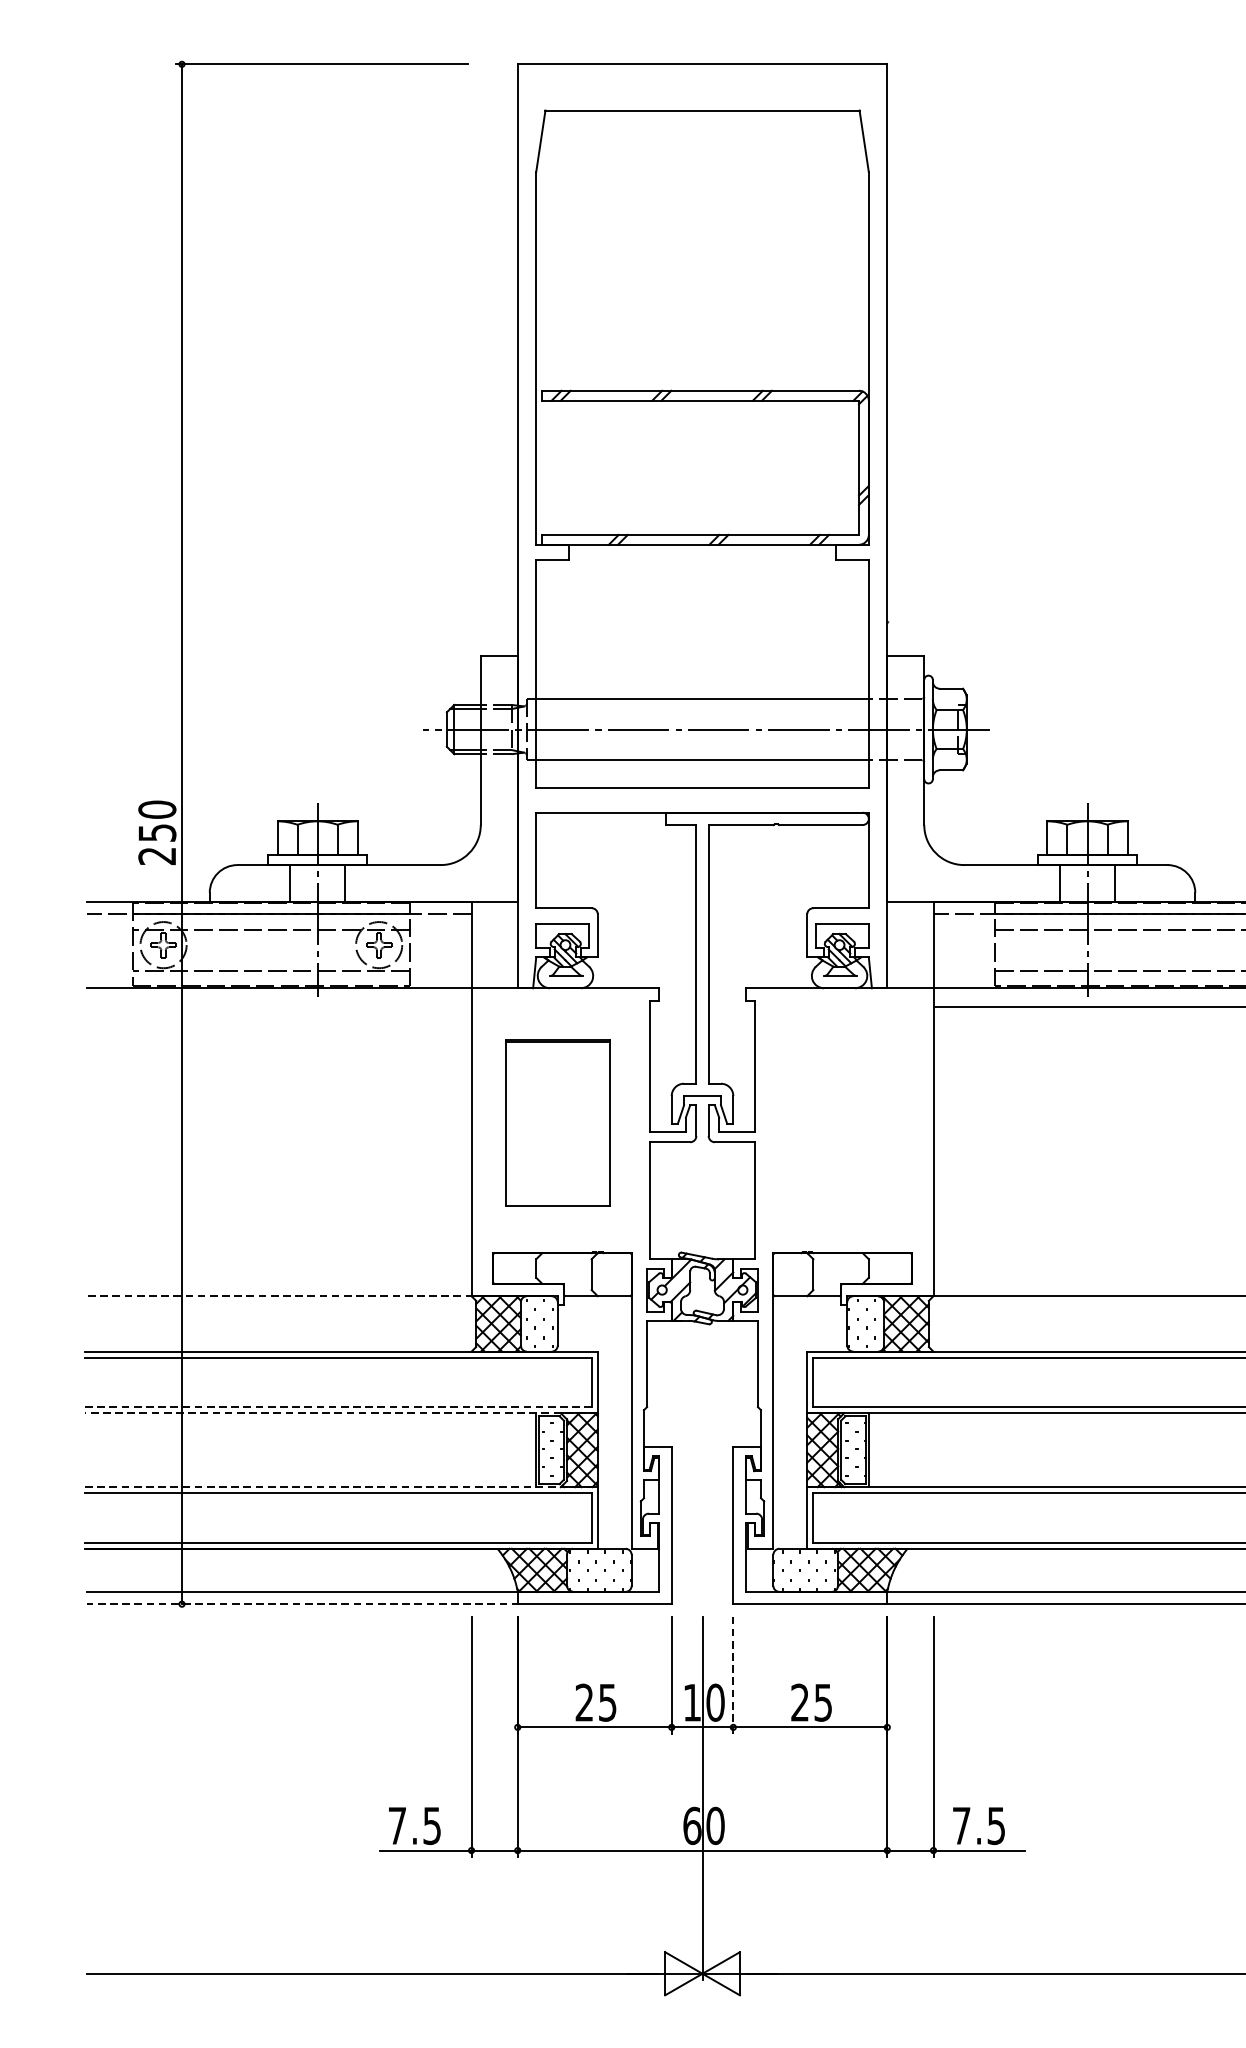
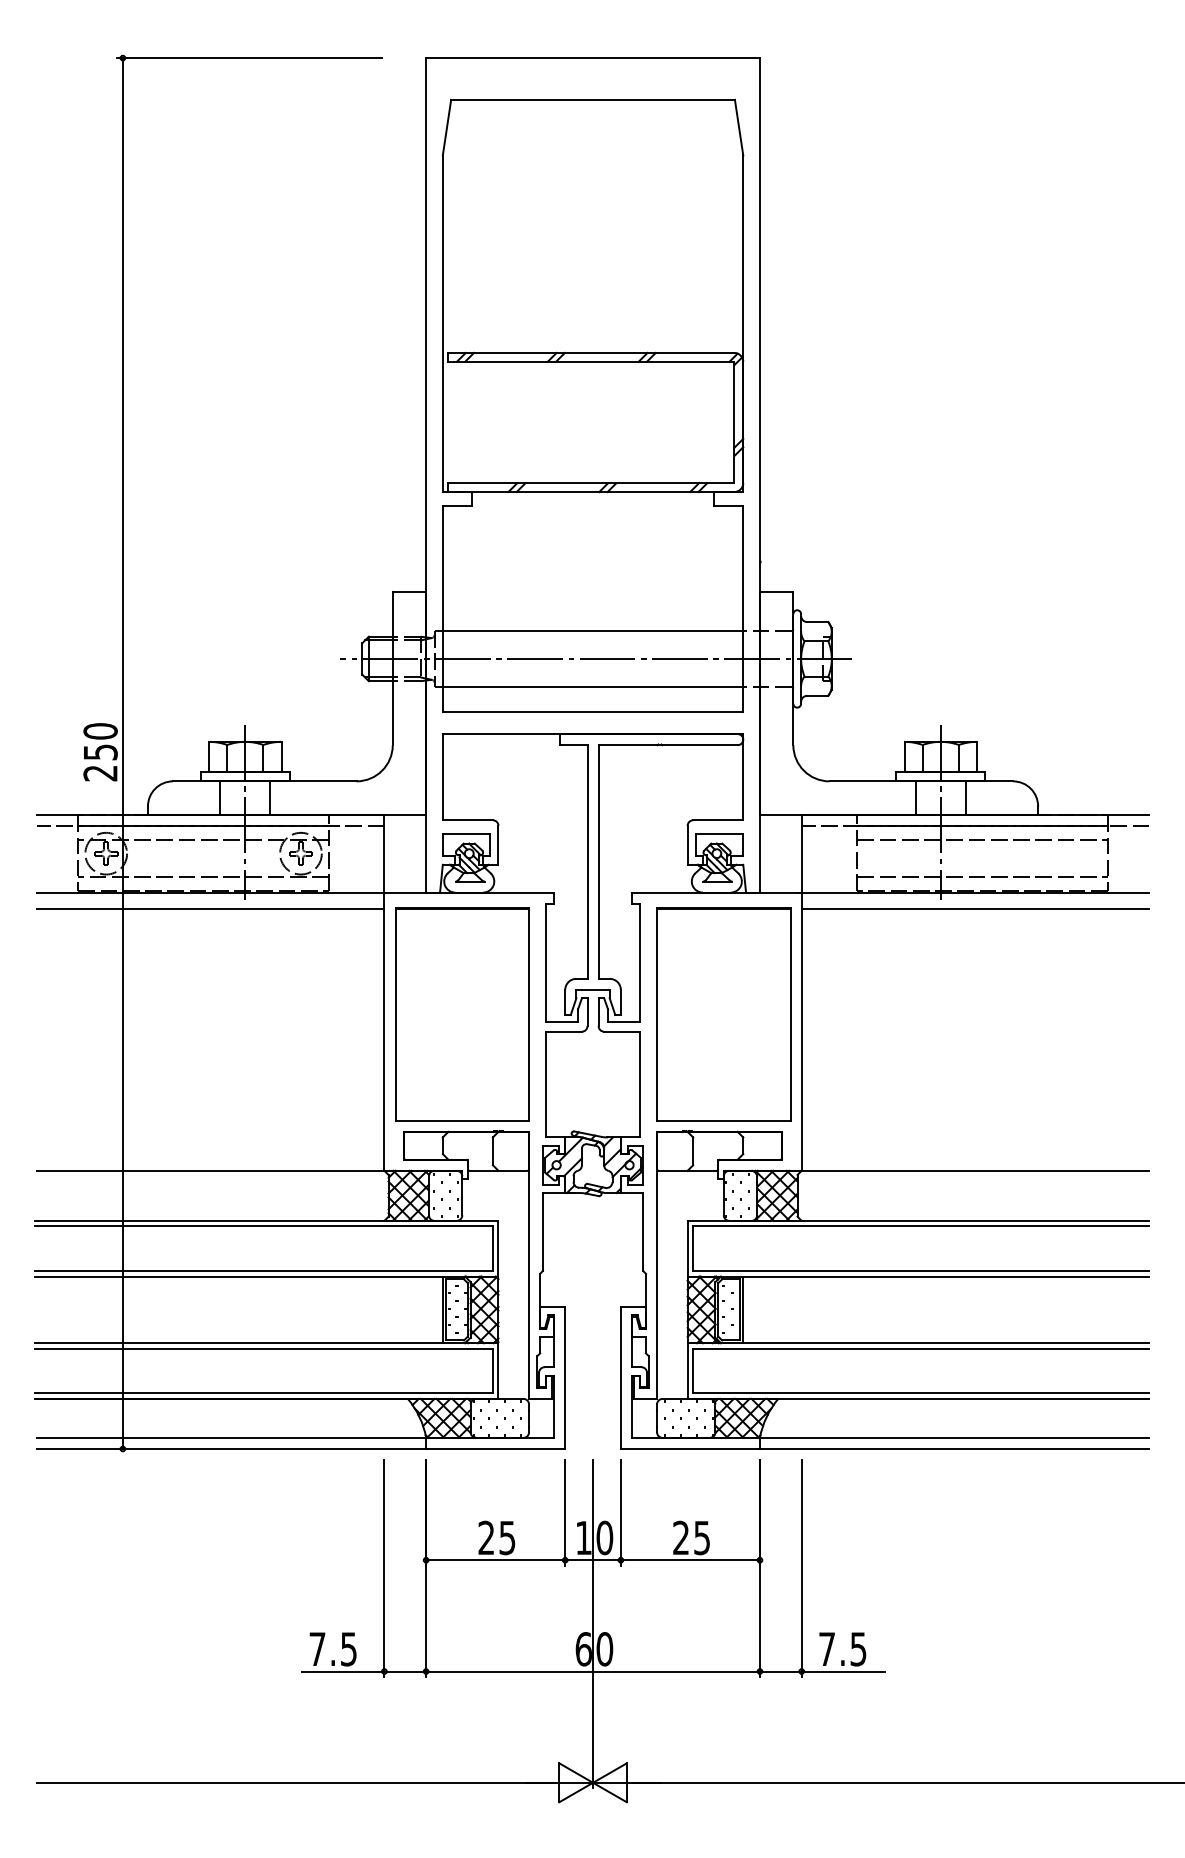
line: (279, 1006) -> (210, 909), added
part: (557, 1123) -> (462, 1014), size x1.43
part: (846, 1123) -> (723, 1014), added
line: (280, 1295) -> (211, 1170), dashed -> solid
line: (338, 1406) -> (264, 1270), dashed -> solid
line: (340, 1413) -> (266, 1276), dashed -> solid
line: (340, 1487) -> (266, 1343), dashed -> solid
line: (303, 1603) -> (232, 1448), dashed -> solid
line: (732, 1674) -> (620, 1512), dashed -> solid

